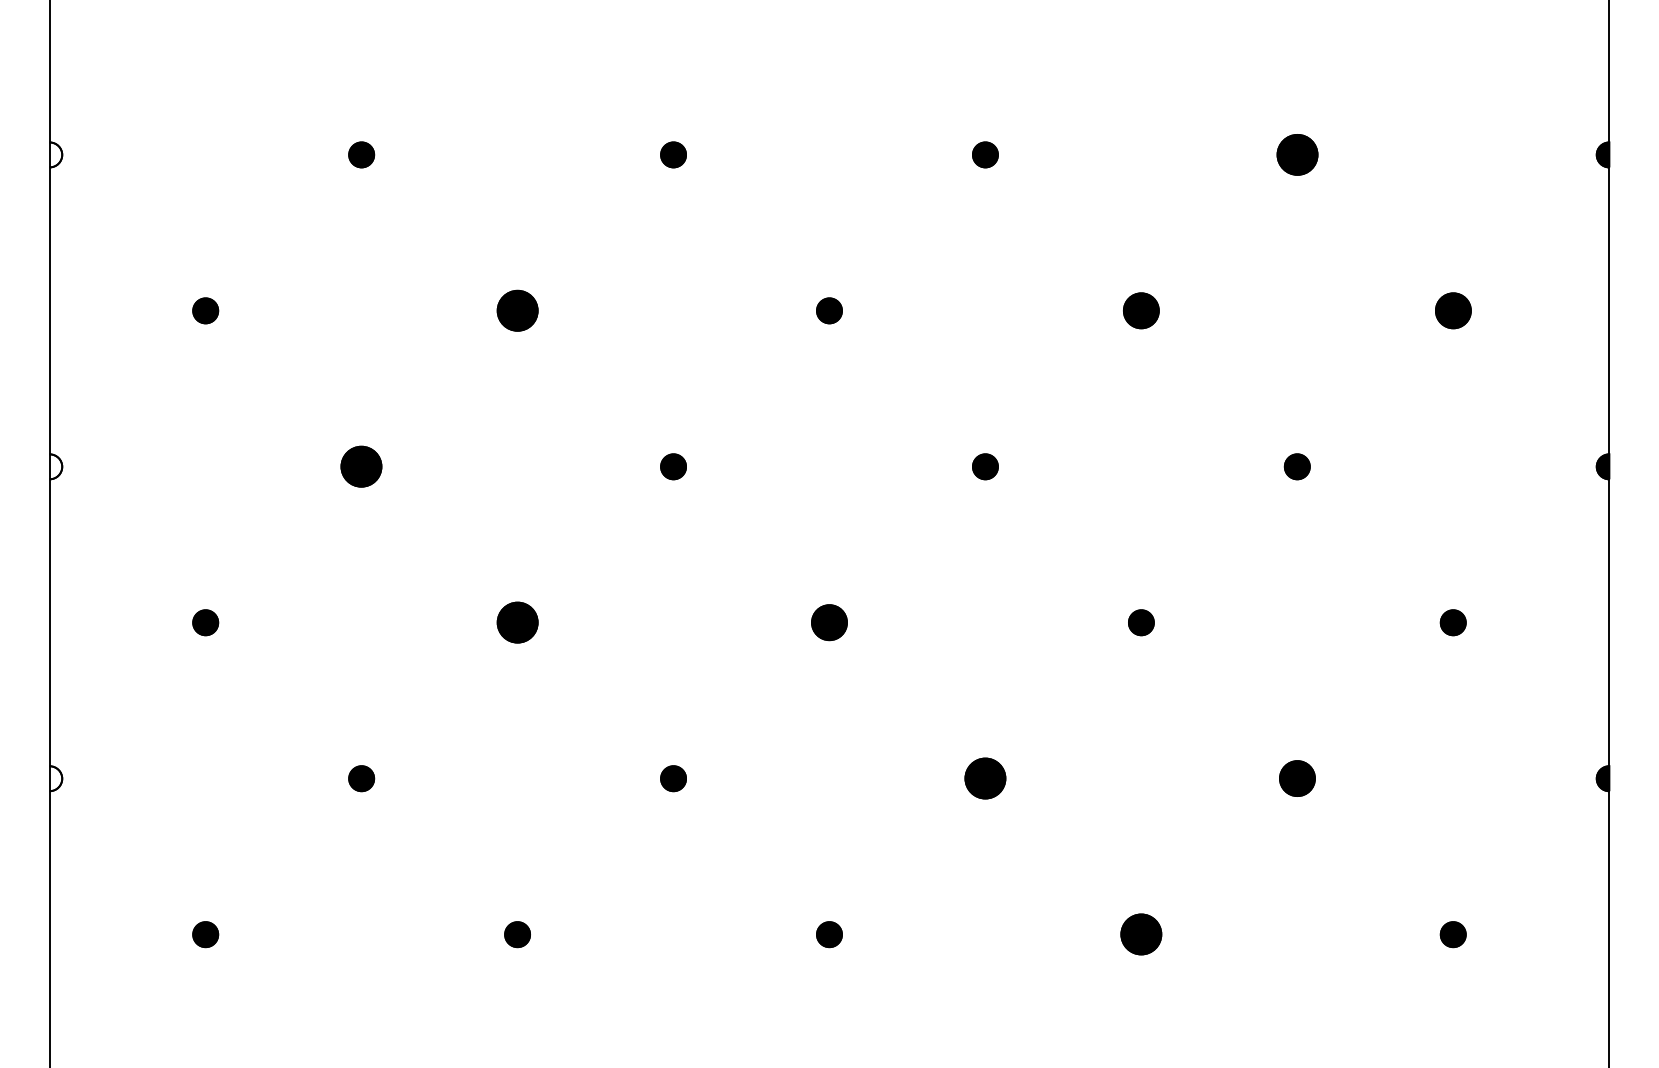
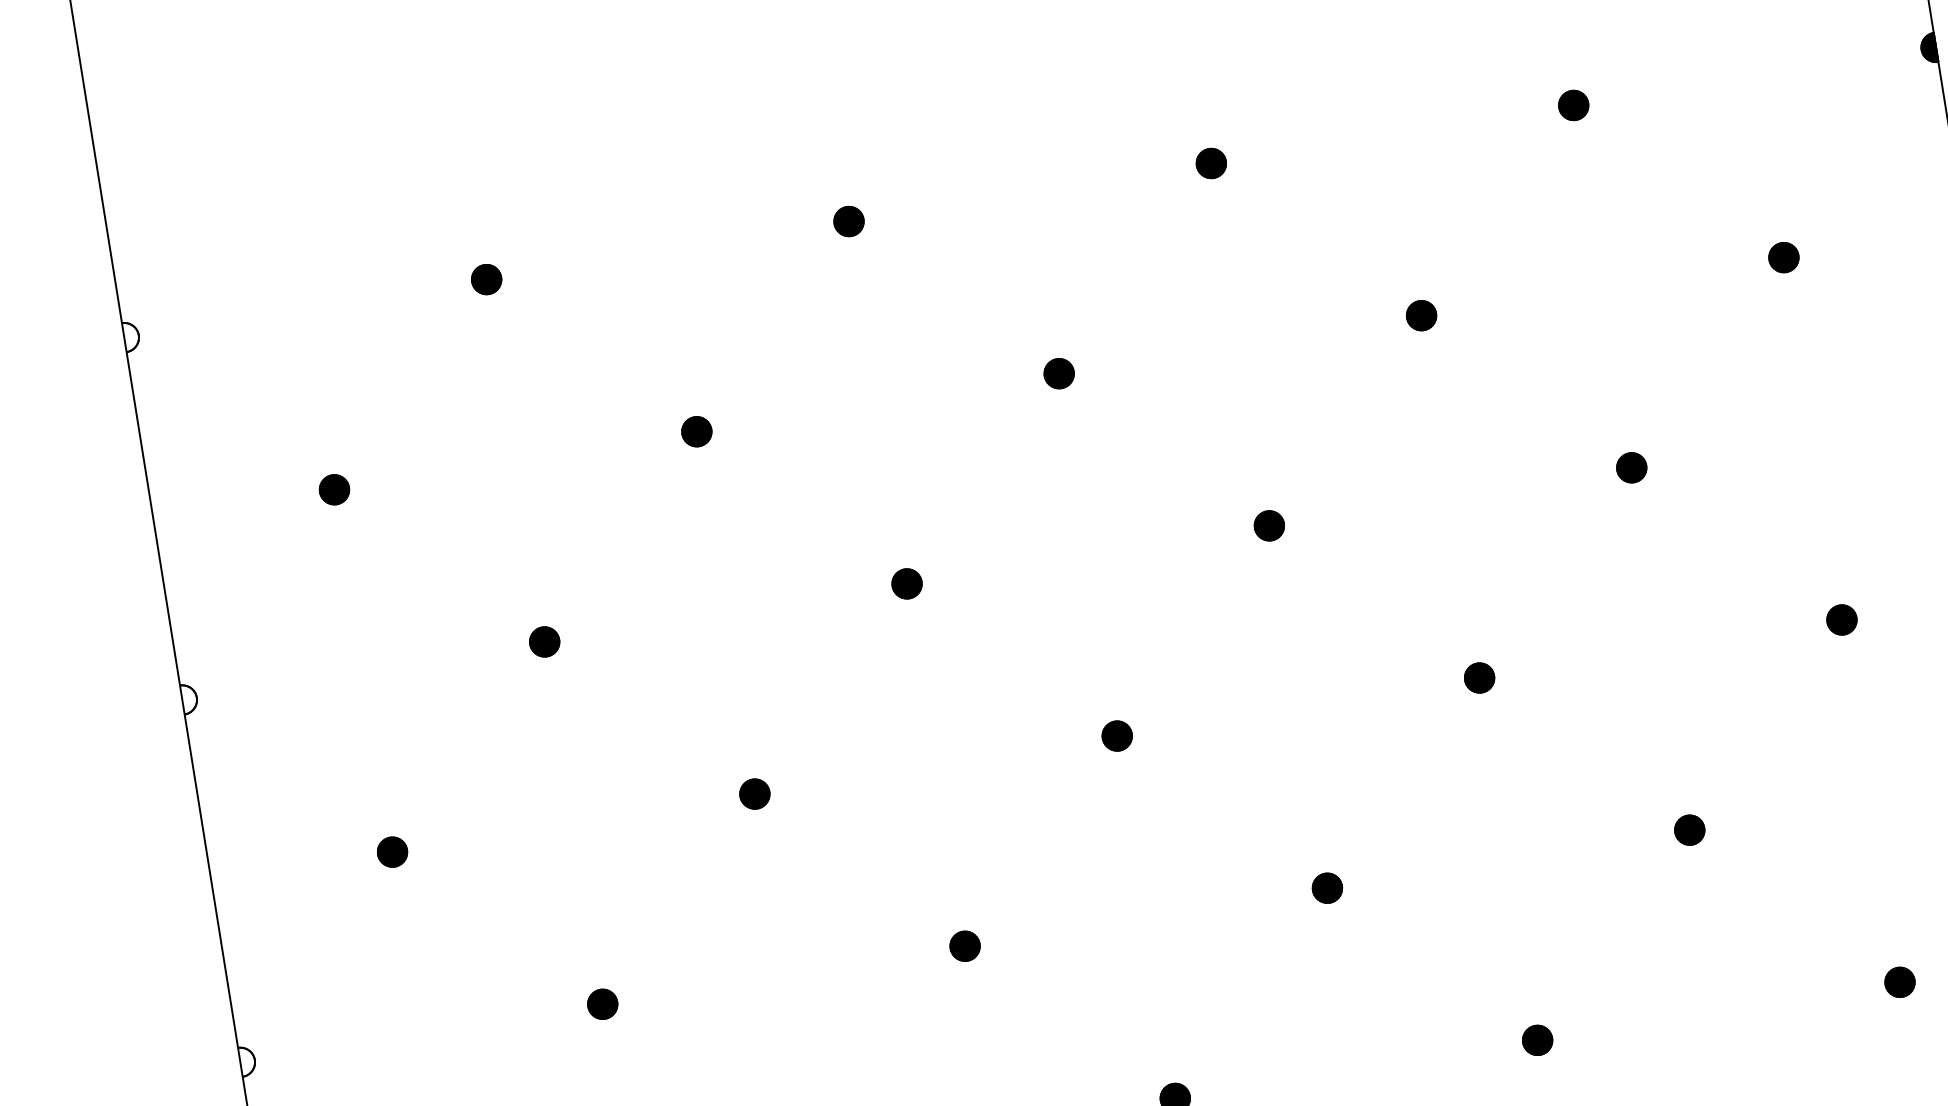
part: (1296, 154) -> (1572, 105), size x0.62
part: (517, 310) -> (696, 431), size x0.62
part: (1141, 310) -> (1421, 315), size x0.71
part: (1452, 310) -> (1782, 257), size x0.71
part: (361, 466) -> (544, 641), size x0.62
part: (517, 622) -> (754, 793), size x0.62
part: (829, 622) -> (1117, 735), size x0.71
part: (985, 778) -> (1327, 887), size x0.62
part: (1296, 778) -> (1688, 830), size x0.71
part: (1141, 934) -> (1537, 1040), size x0.62

